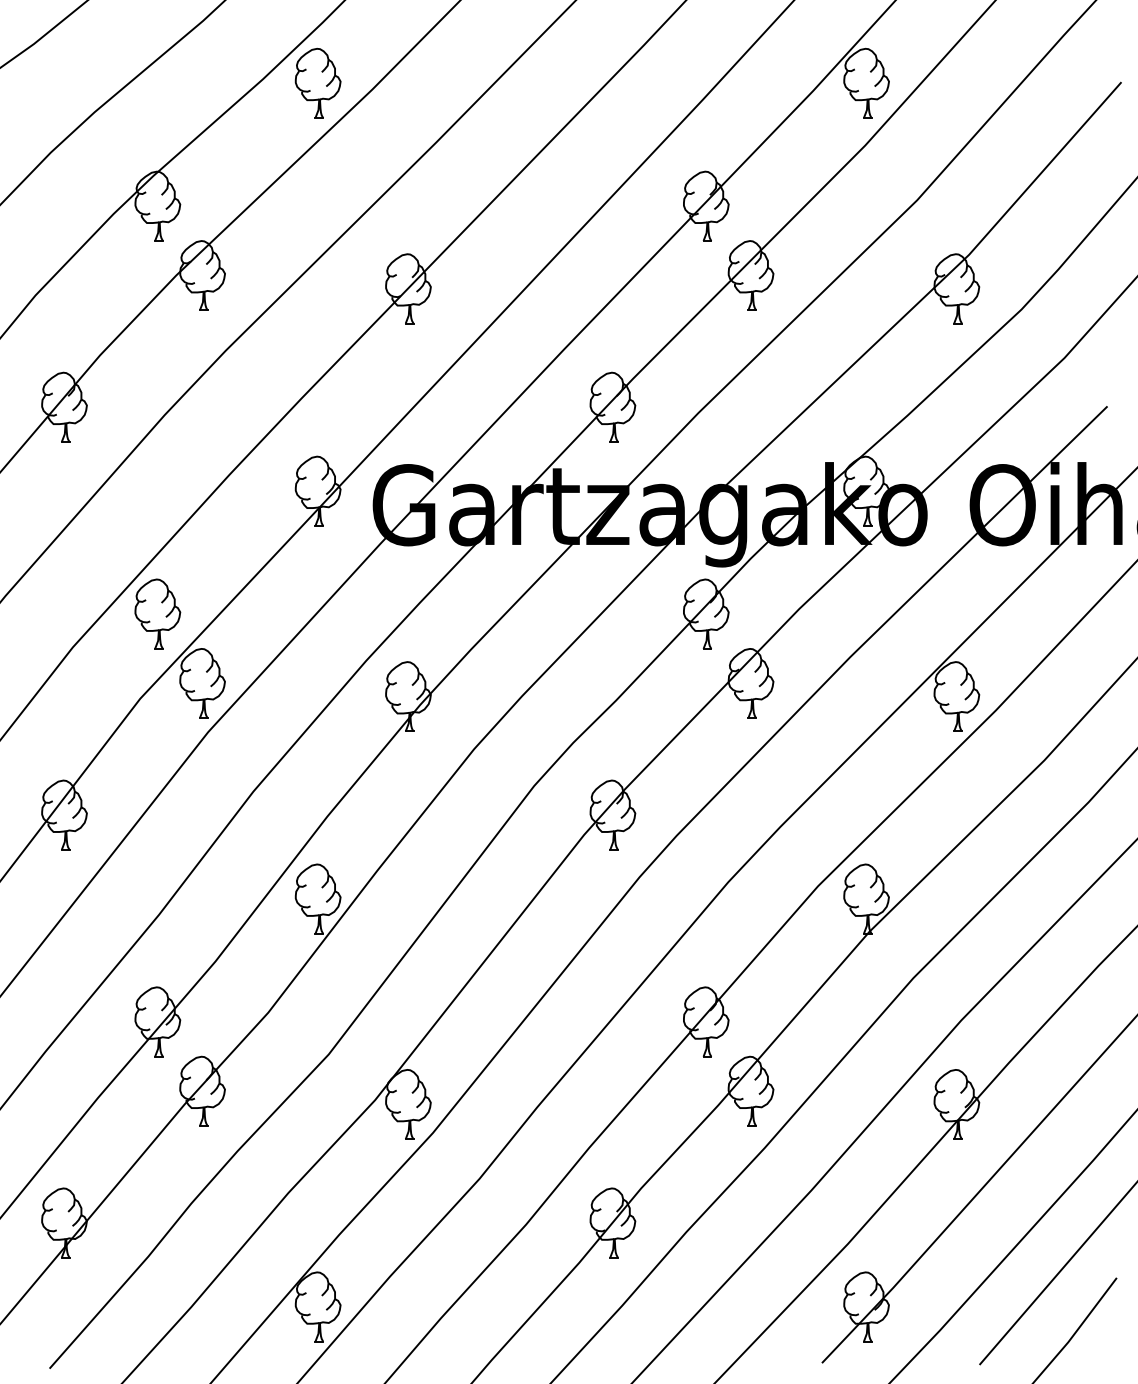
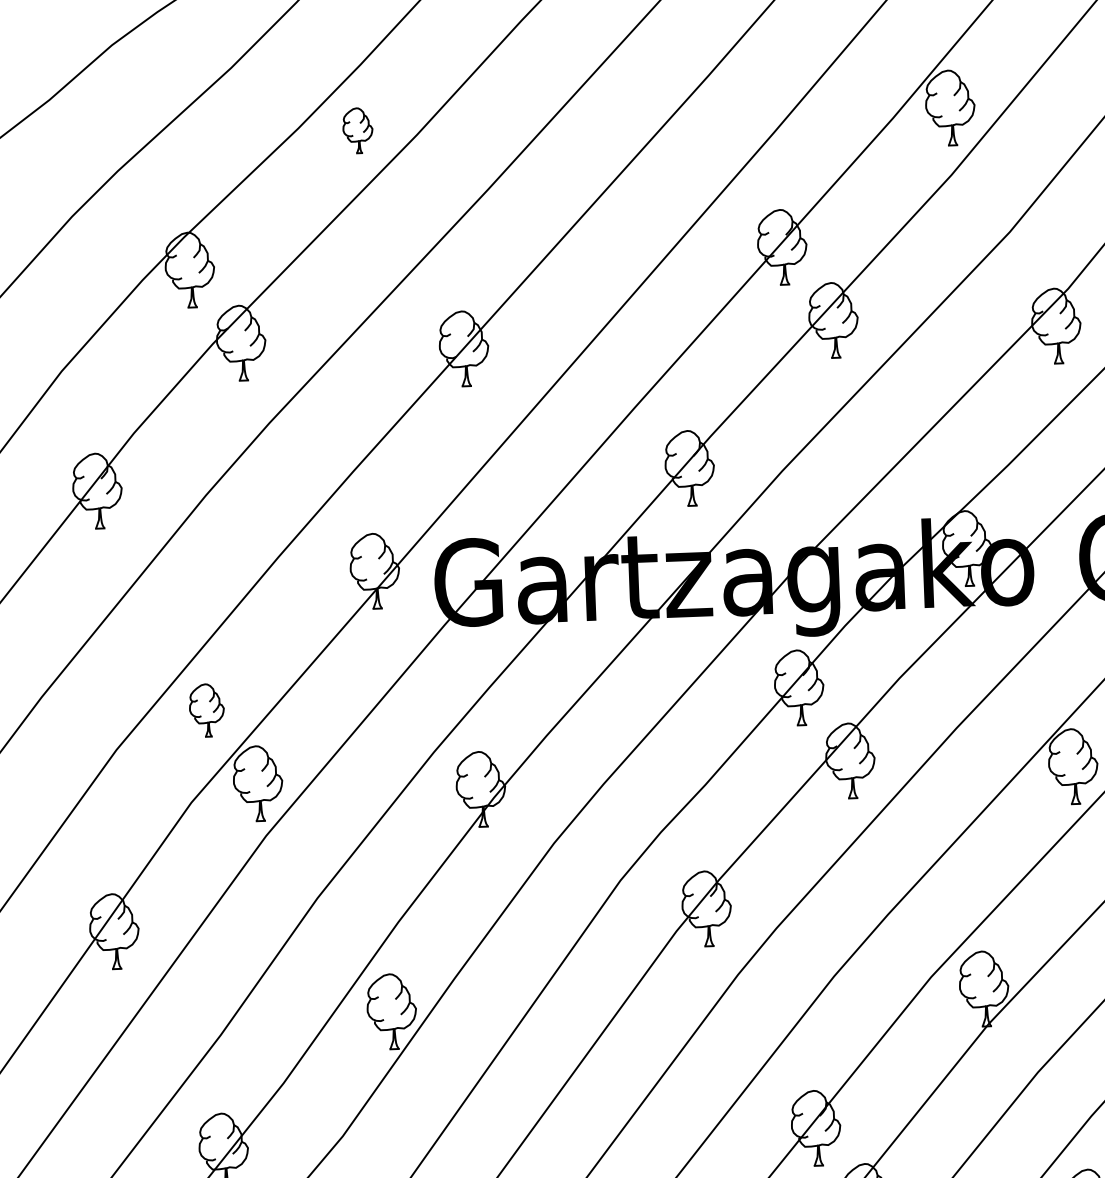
part: (317, 83) -> (357, 130), size x0.6
part: (157, 613) -> (206, 709), size x0.7

